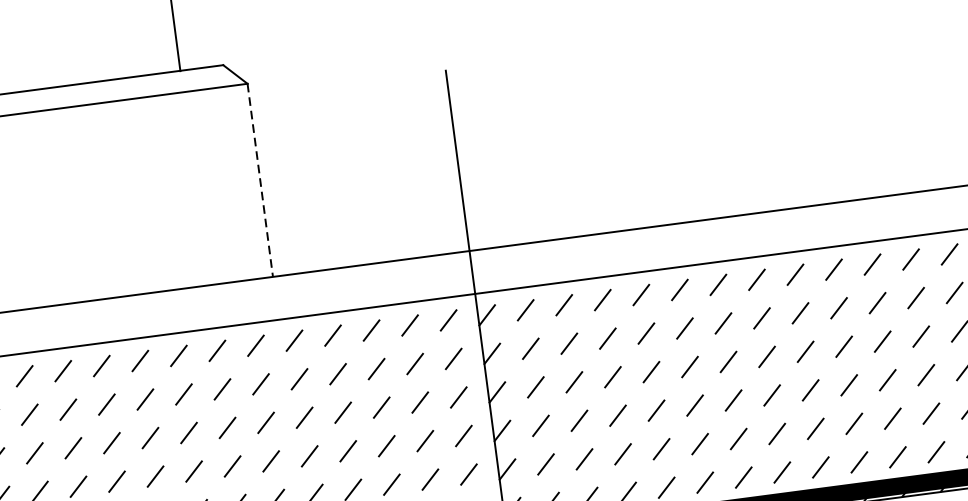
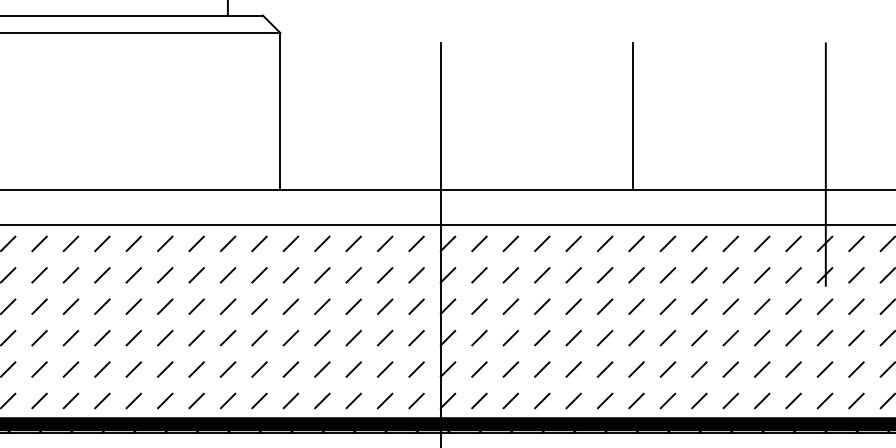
line: (693, 127) -> (633, 115), added
line: (937, 157) -> (825, 164), added
line: (260, 180) -> (280, 111), dashed -> solid

